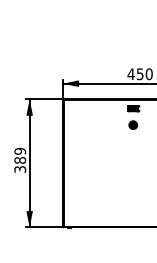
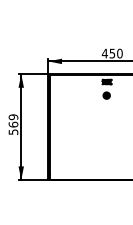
text: (20, 163) -> (13, 127), 389 -> 569

